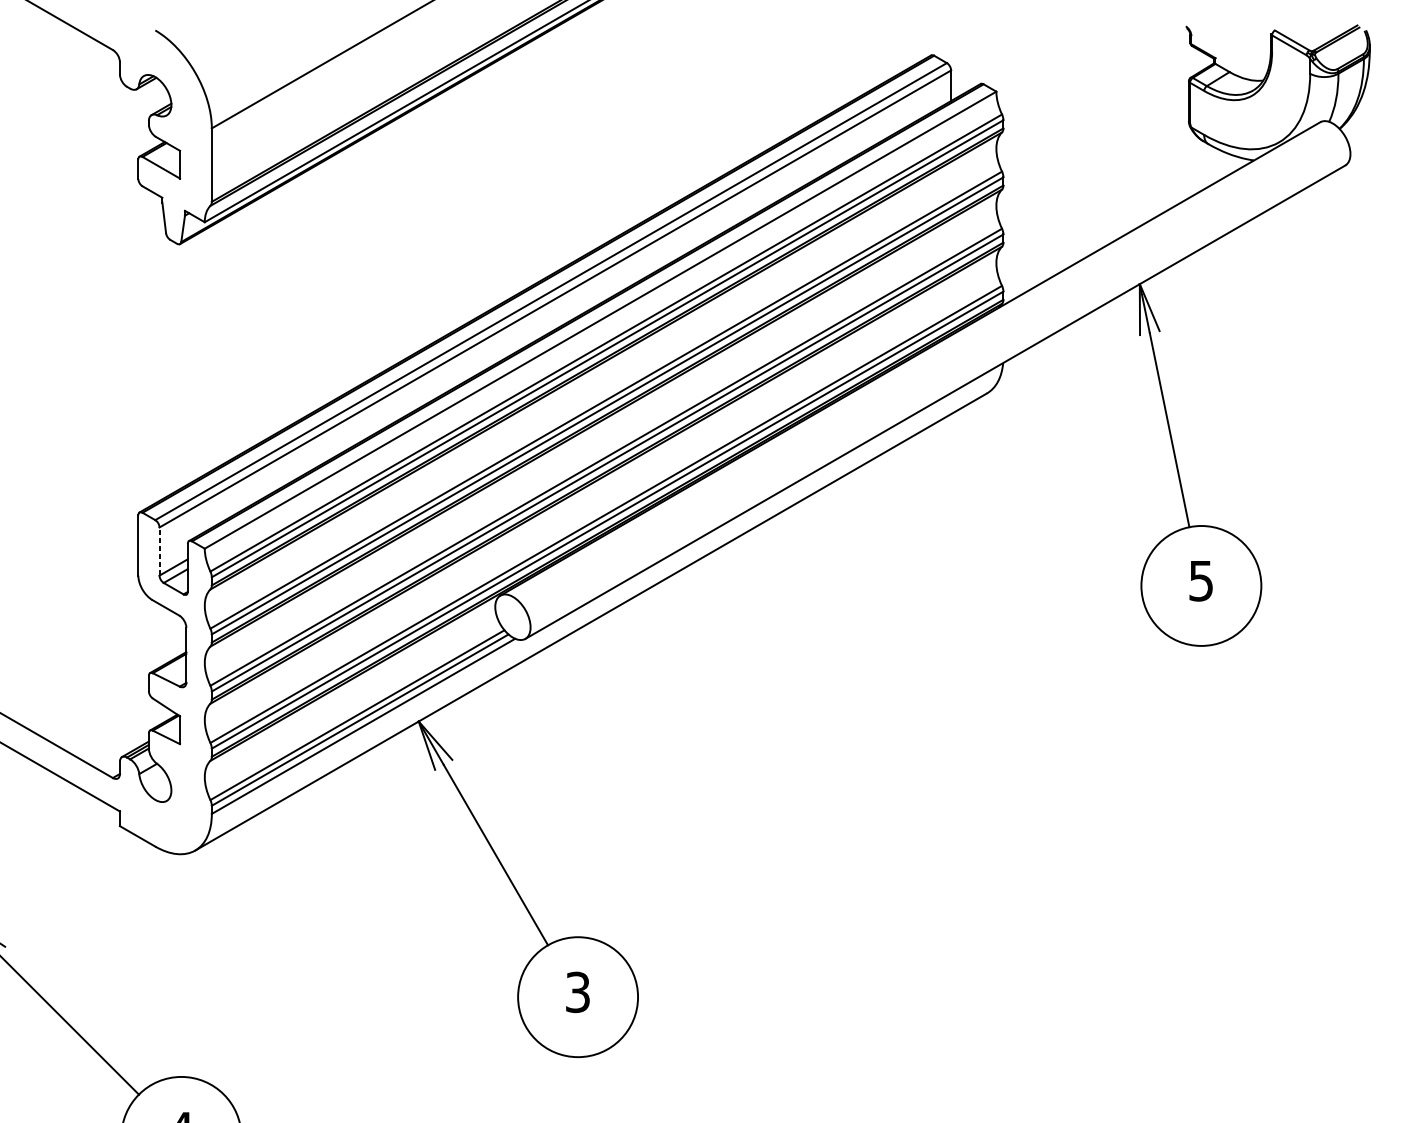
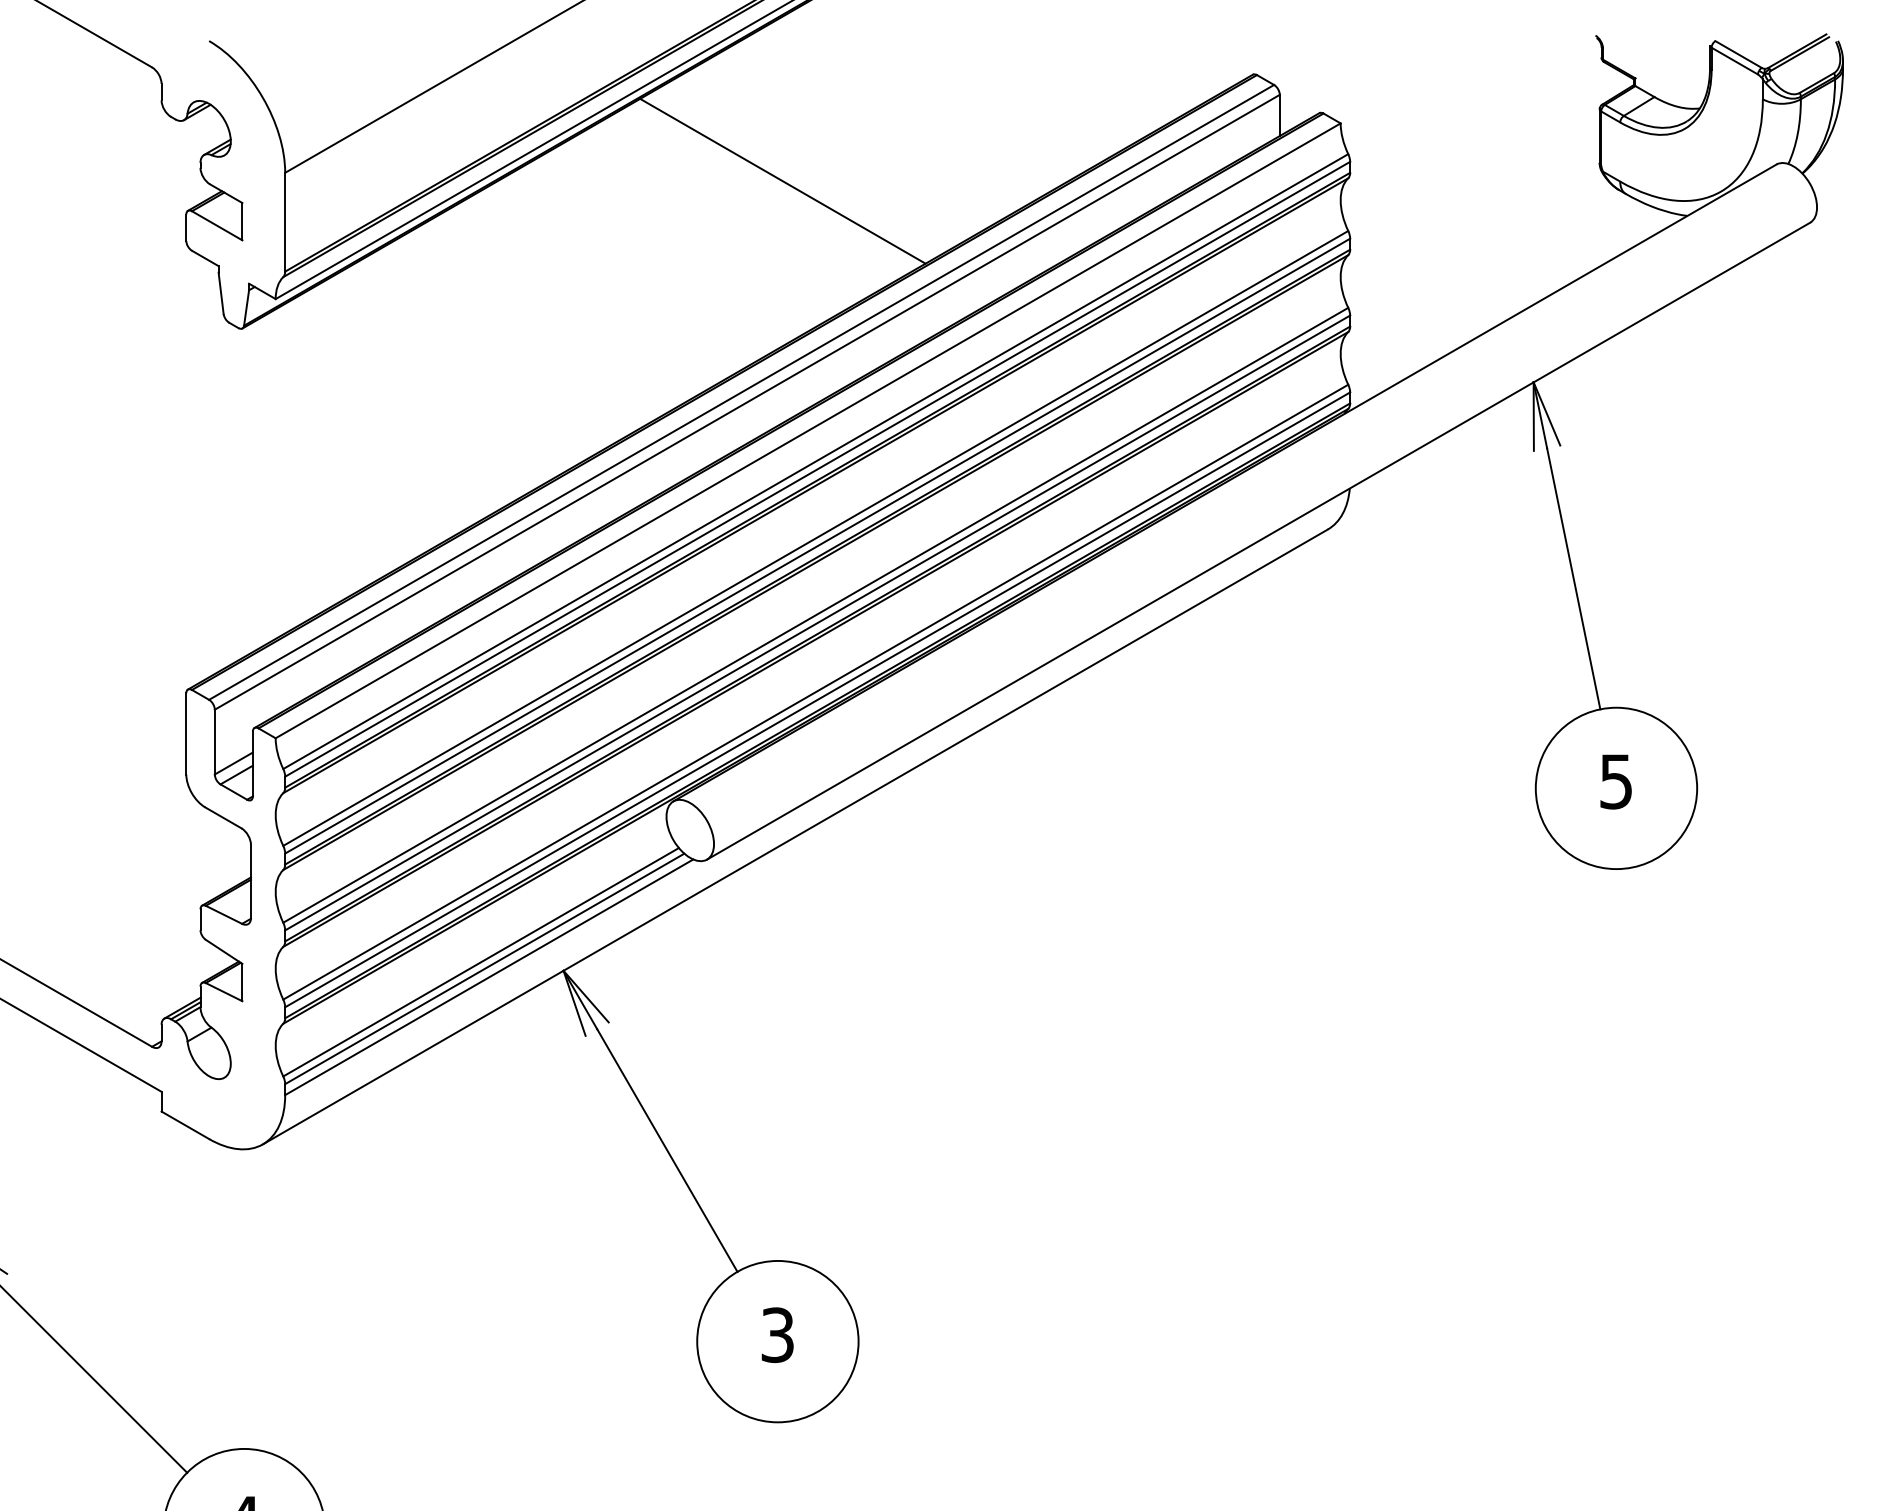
line: (581, 134) -> (782, 180), added
line: (159, 551) -> (214, 741), dashed -> solid

